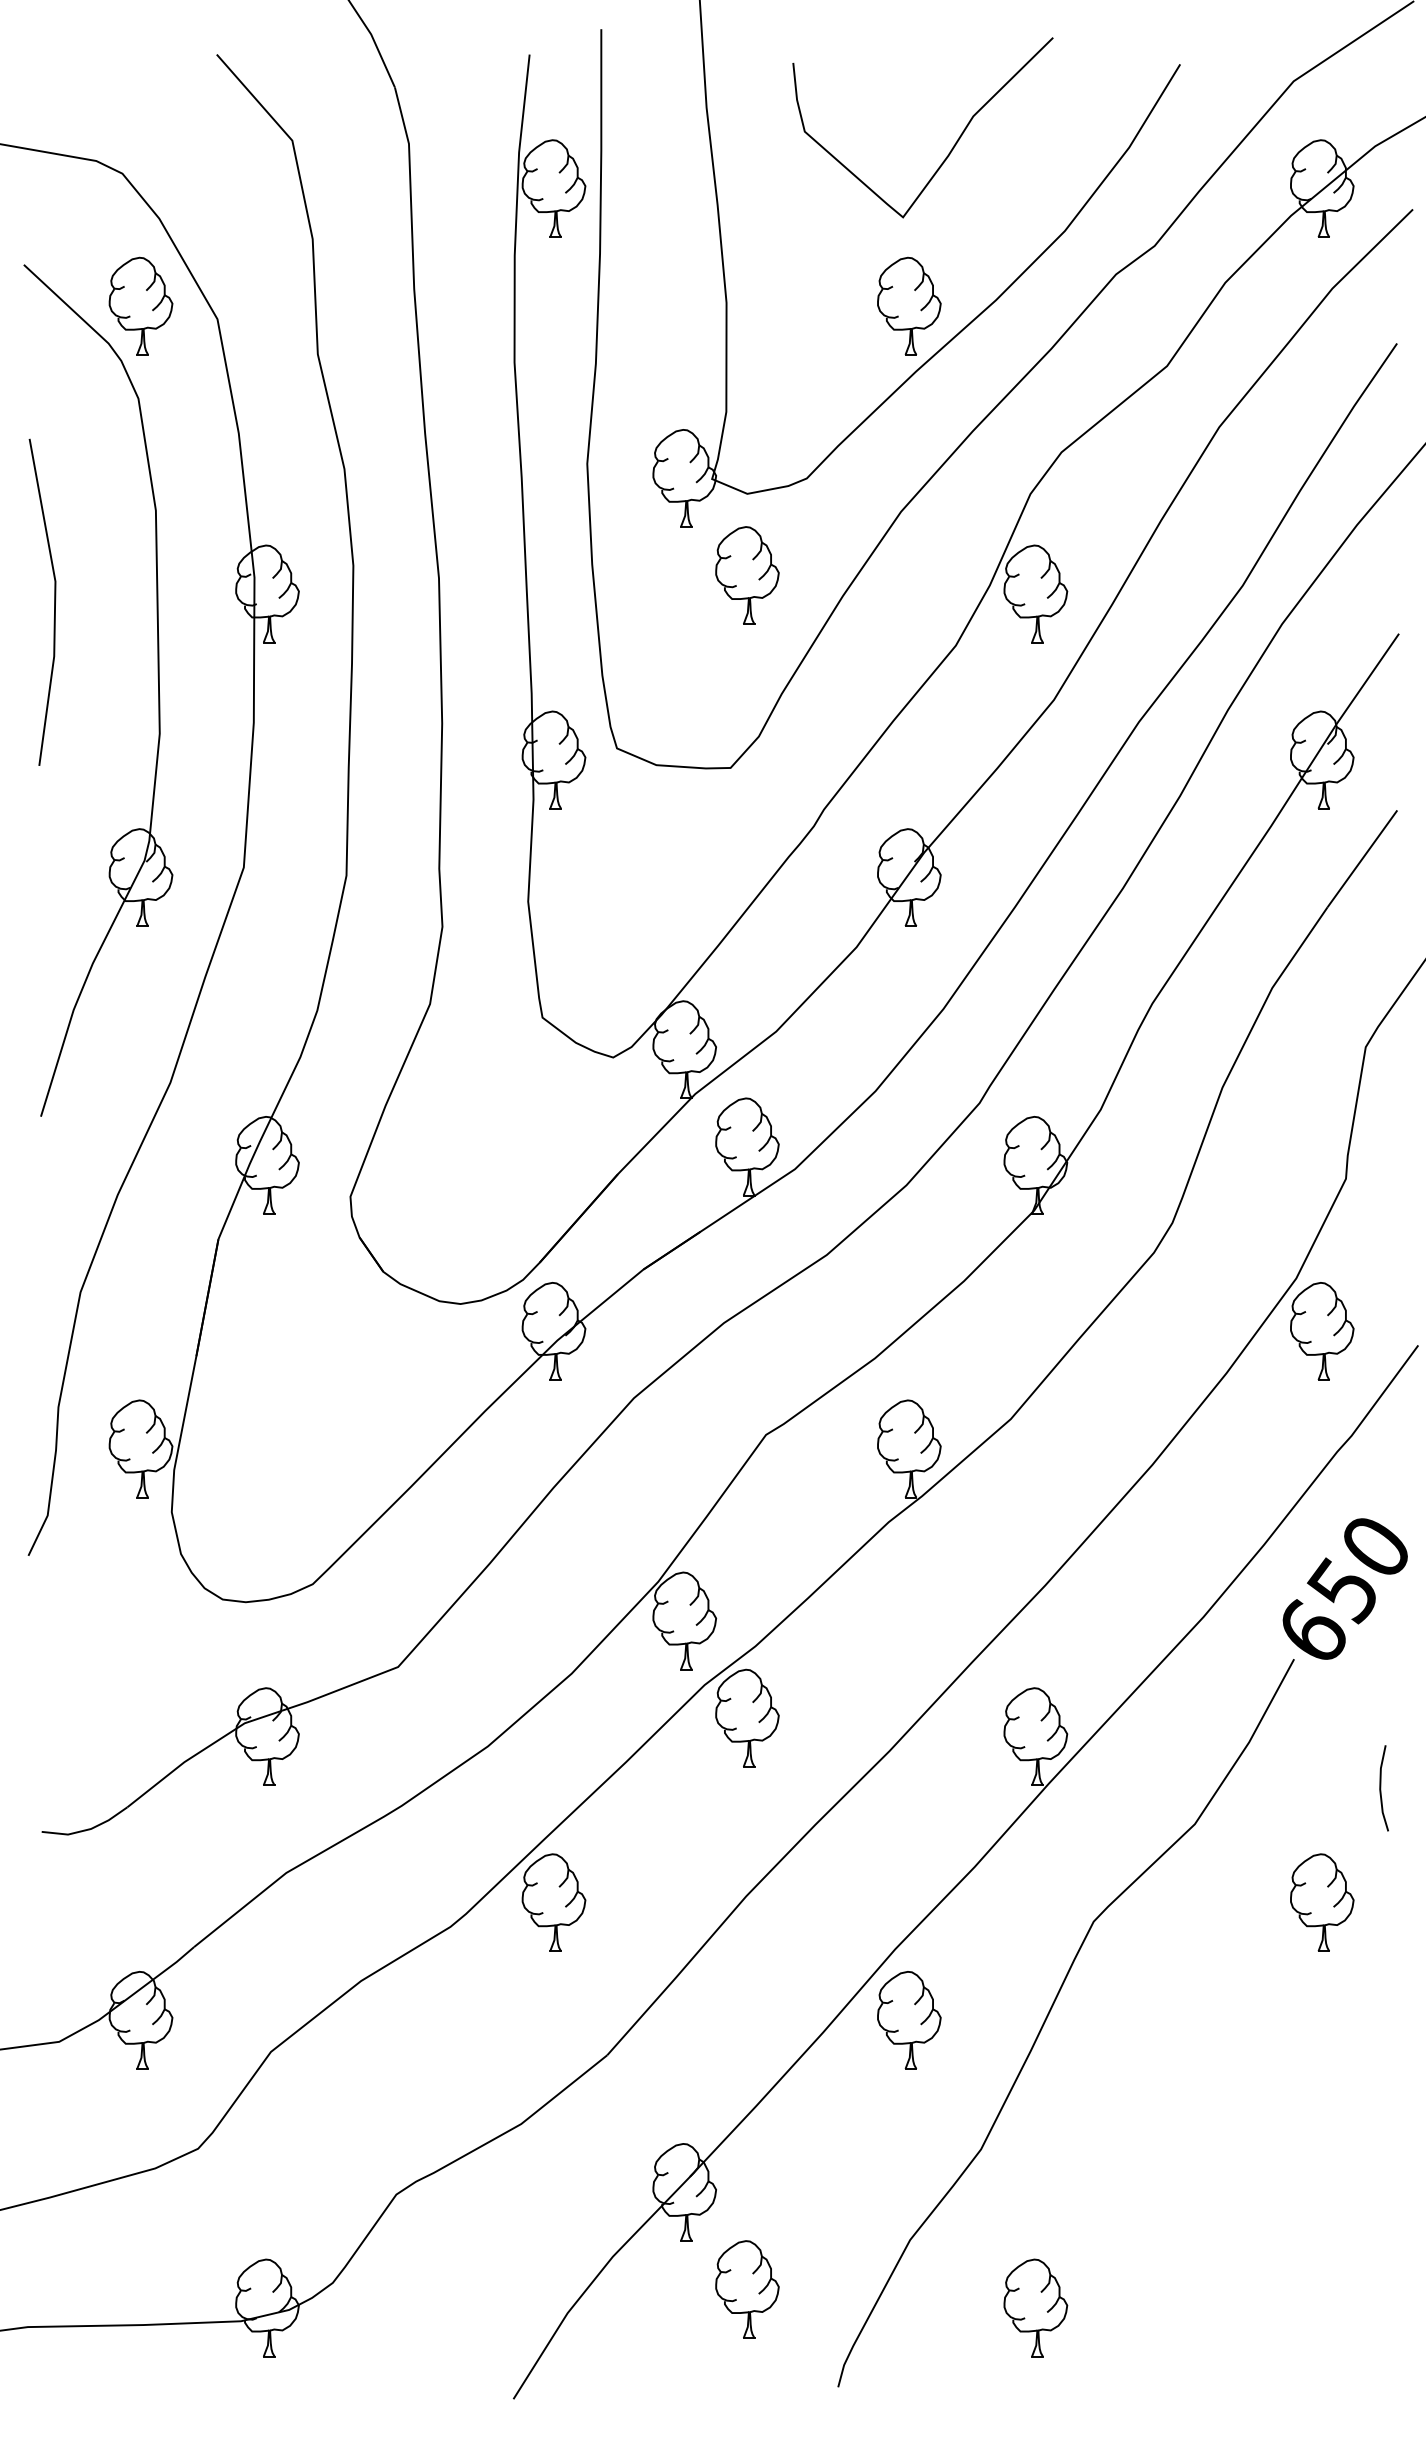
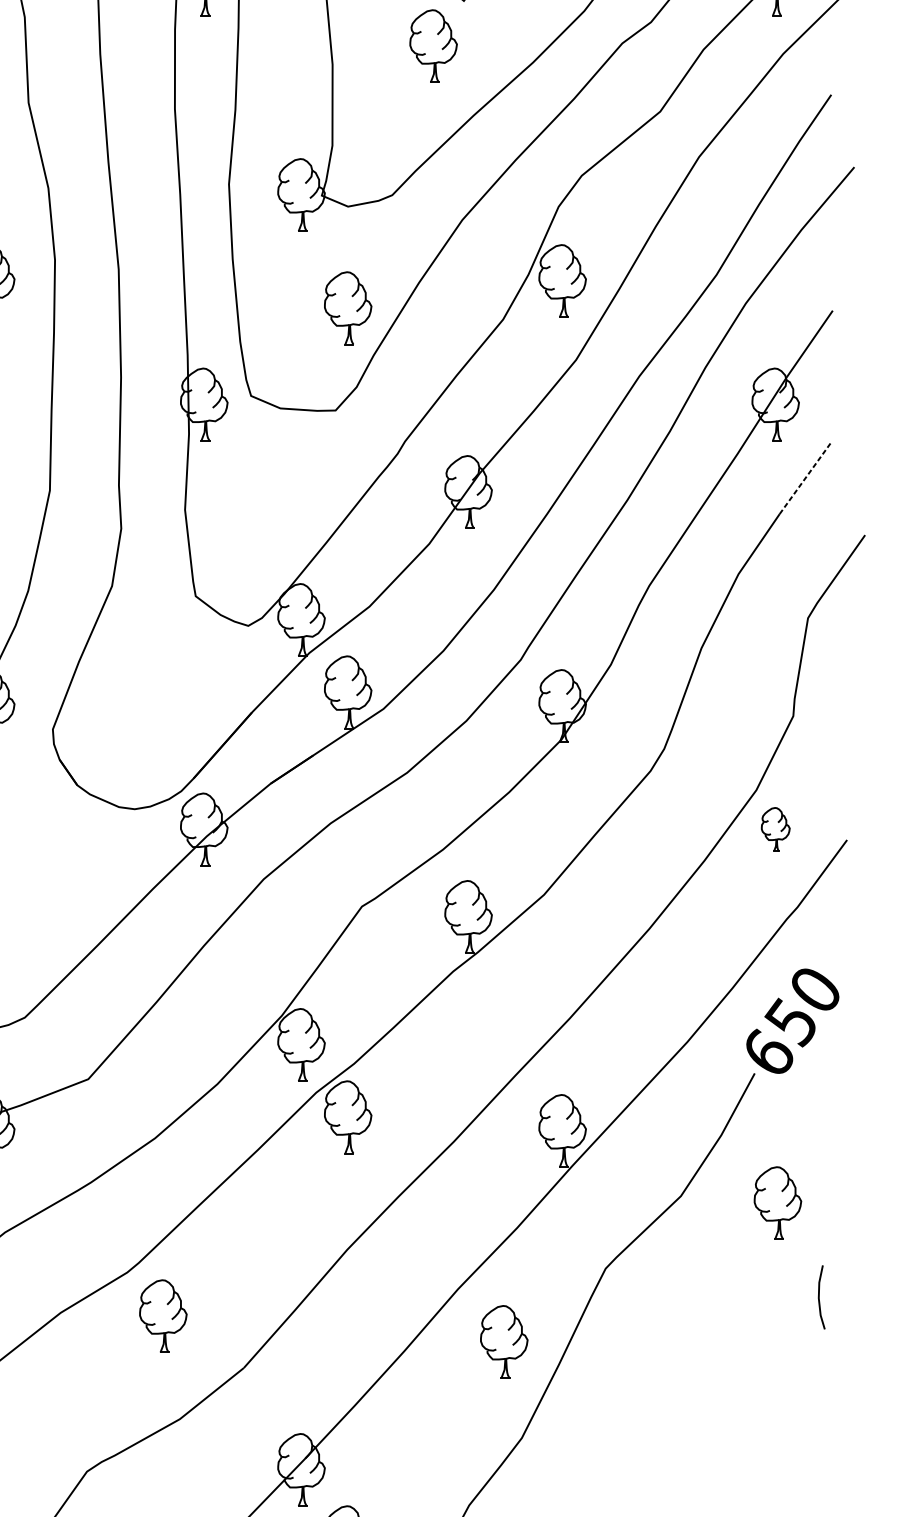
part: (909, 305) -> (433, 45), moved
part: (747, 575) -> (348, 308), moved
line: (1362, 858) -> (805, 477), solid -> dashed
part: (1322, 1331) -> (775, 829), size x0.6
line: (1381, 1788) -> (819, 1297), moved
part: (553, 1902) -> (162, 1316), moved
part: (1322, 1902) -> (778, 1203), moved
part: (909, 2020) -> (504, 1342), moved

